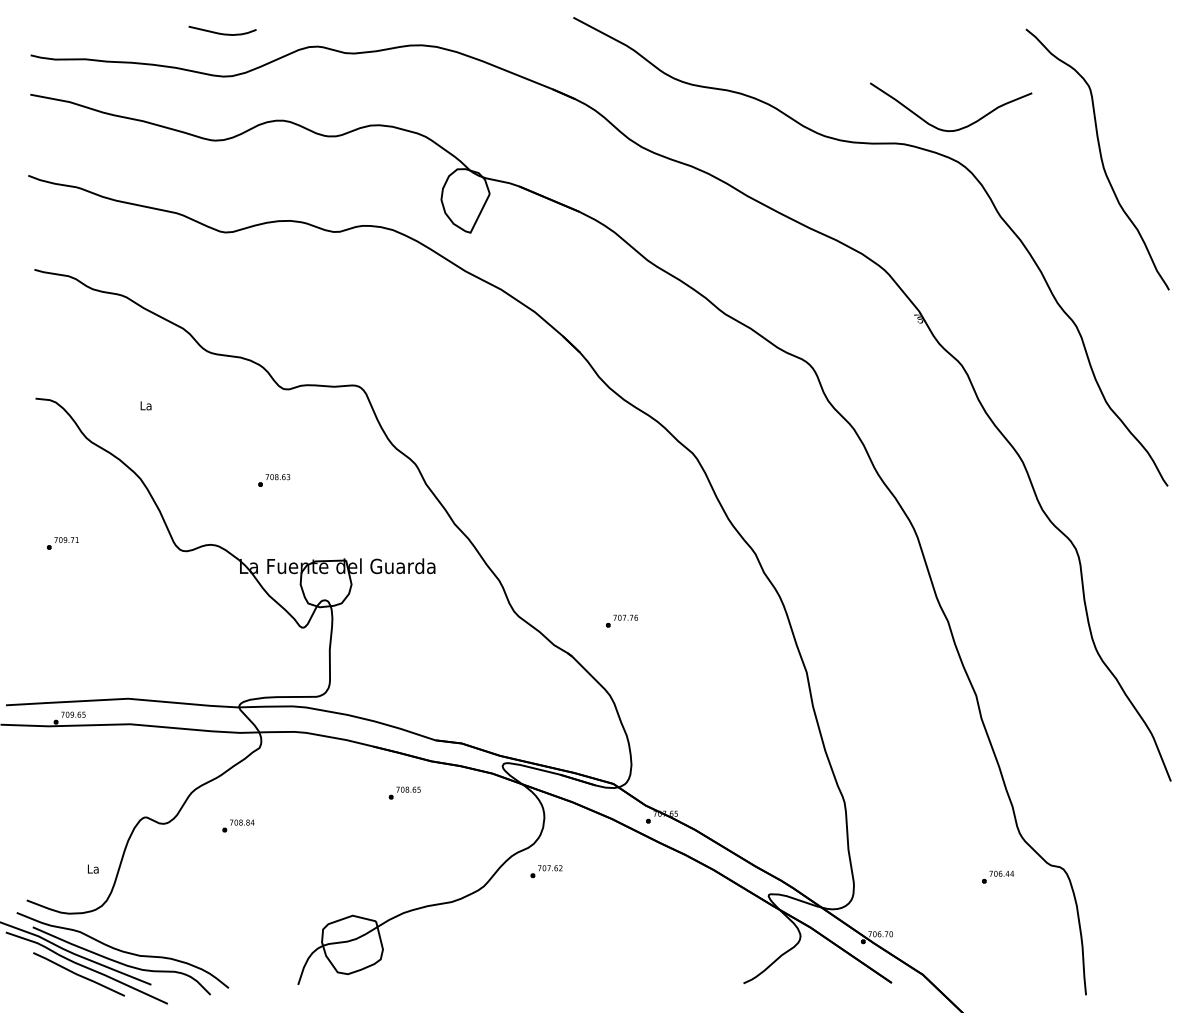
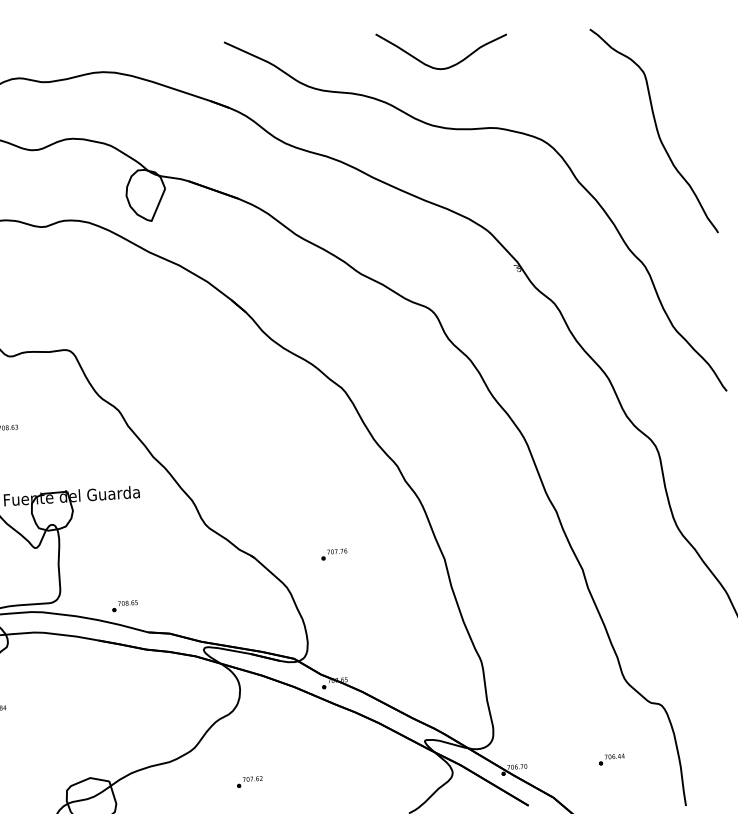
curve: (958, 128) -> (449, 66), moved
part: (621, 620) -> (333, 553), moved
part: (404, 792) -> (124, 605), moved
part: (546, 871) -> (249, 781), moved
part: (997, 876) -> (611, 758), moved

